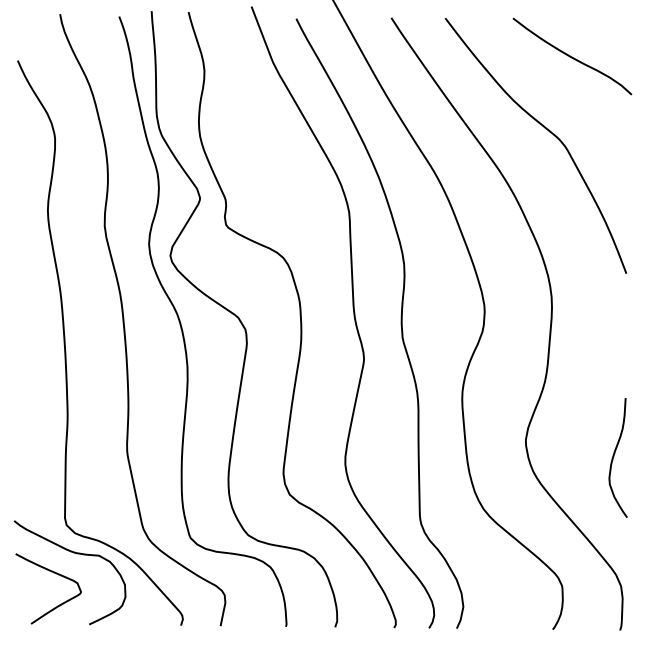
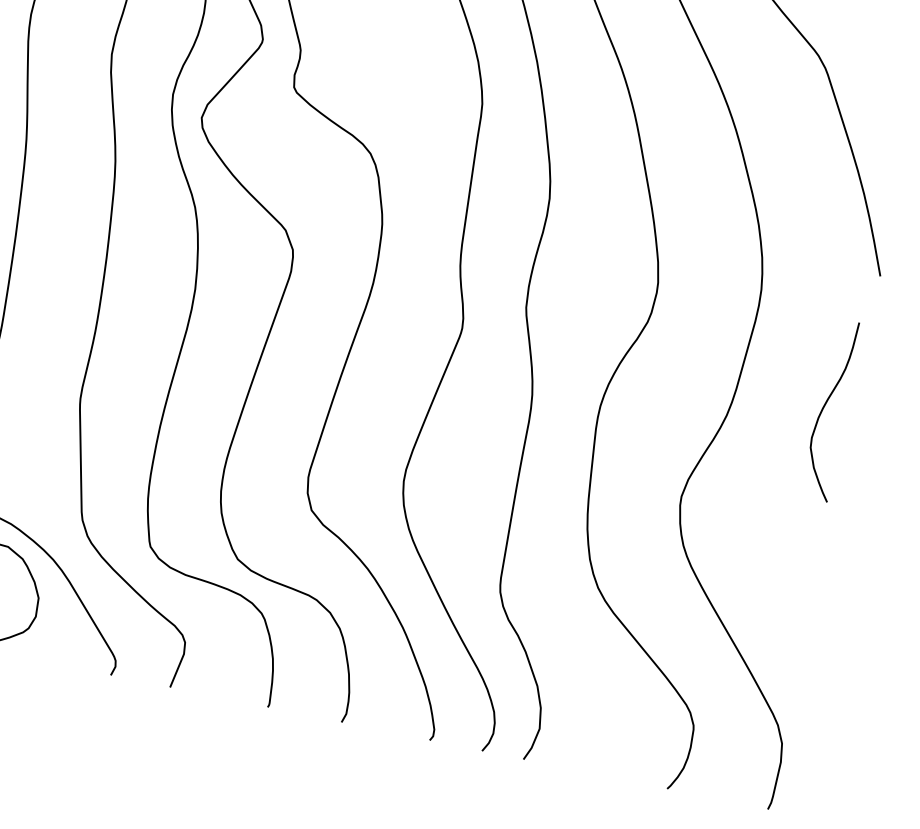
curve: (614, 456) -> (825, 407), moved

